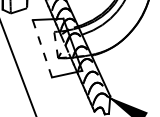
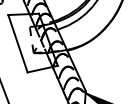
line: (42, 48) -> (18, 43), dashed -> solid

